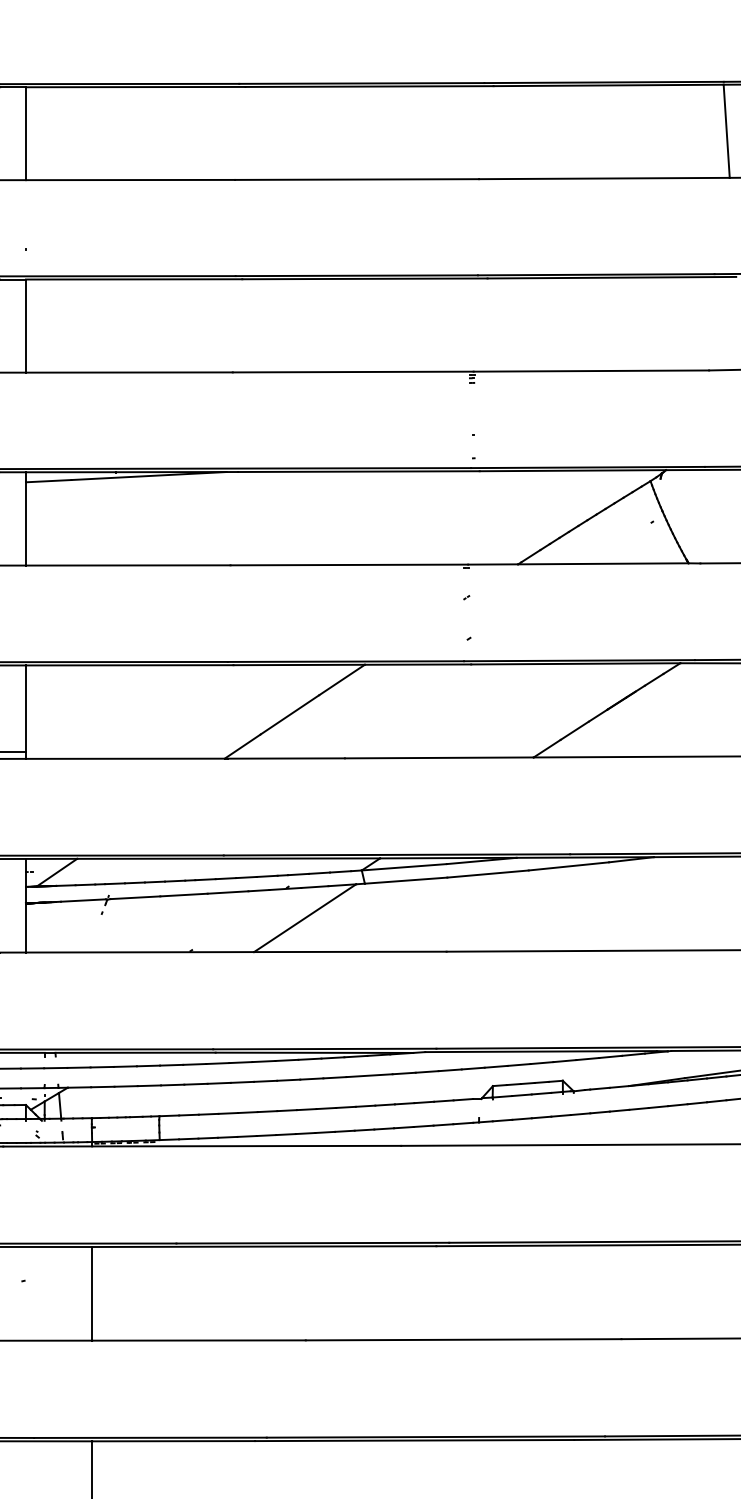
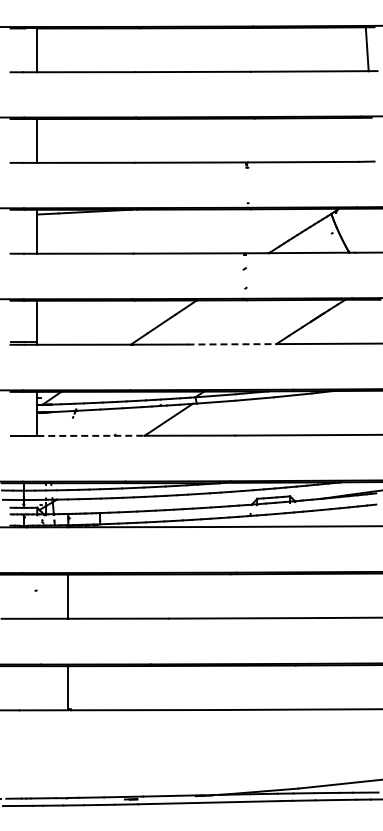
line: (440, 758) -> (232, 344), solid -> dashed
line: (139, 951) -> (90, 435), solid -> dashed

